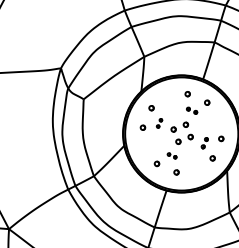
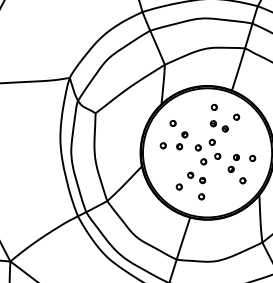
part: (191, 110) -> (218, 126), size x1.43
part: (159, 123) -> (182, 140), size x1.67
part: (204, 142) -> (233, 162), size x1.43
part: (171, 155) -> (195, 177), size x1.67

